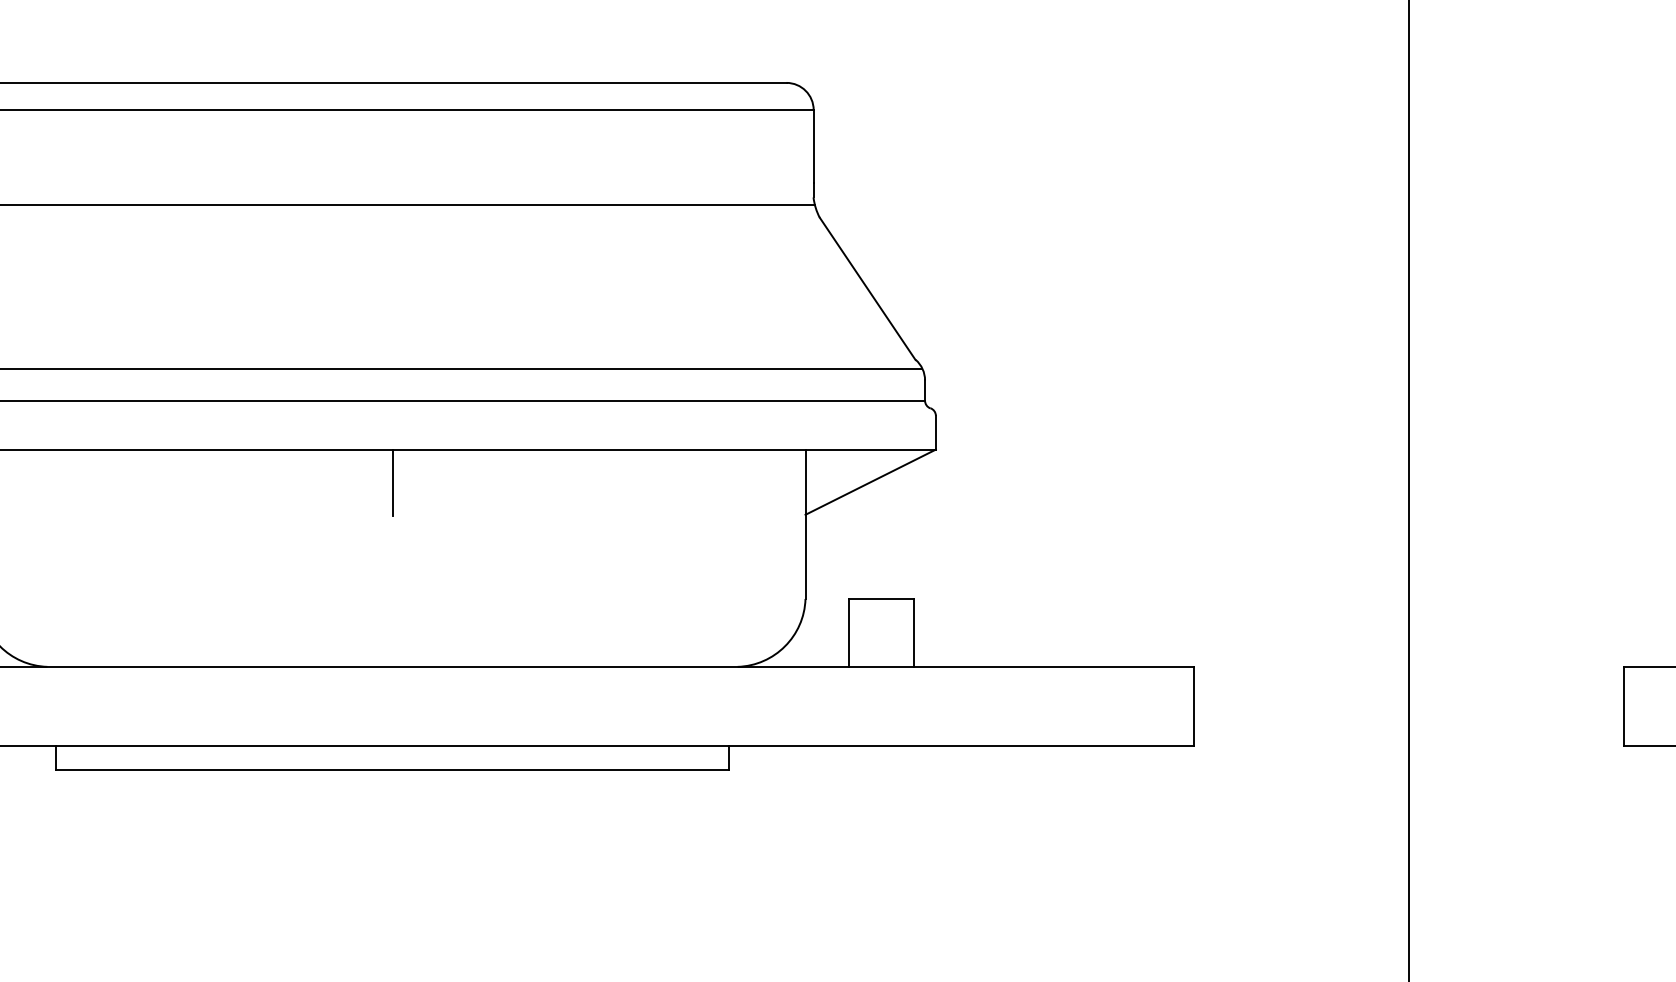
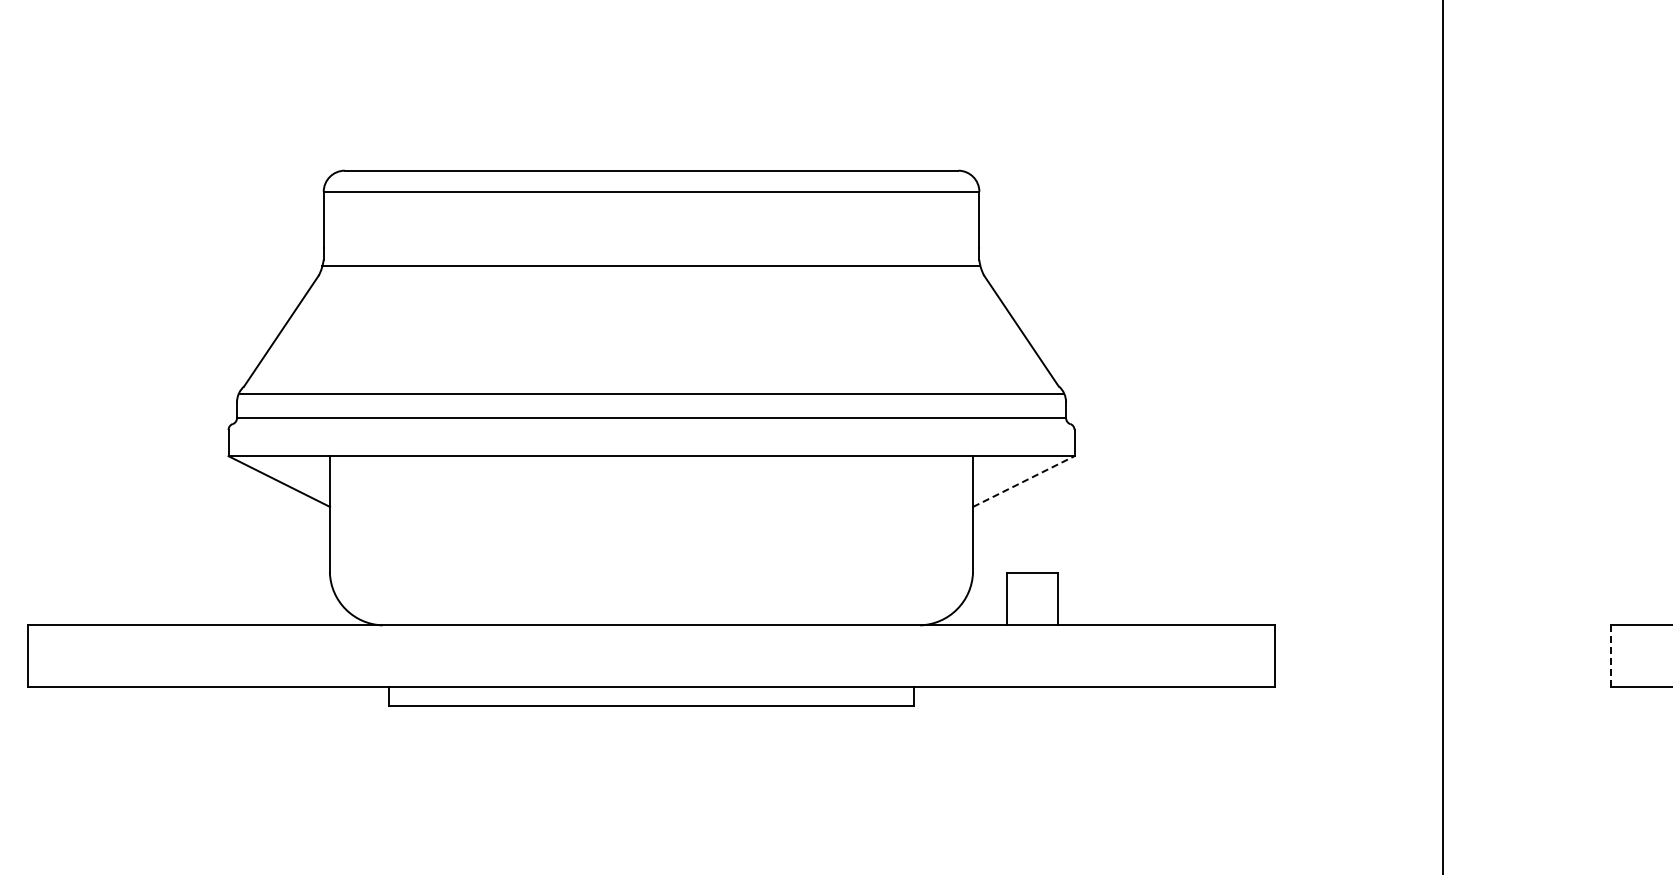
line: (870, 482) -> (1023, 481), solid -> dashed
line: (392, 483) -> (651, 482), removed
line: (1624, 706) -> (1610, 656), solid -> dashed

